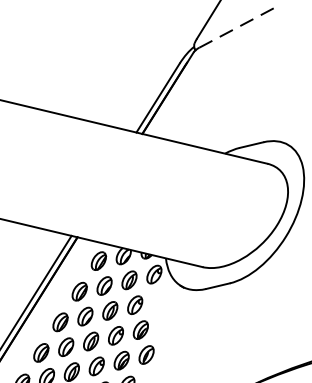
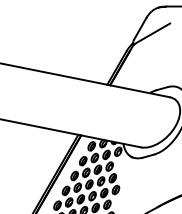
line: (235, 28) -> (152, 33), dashed -> solid

